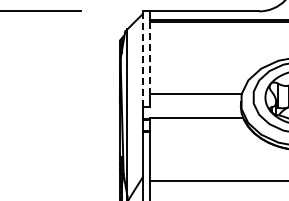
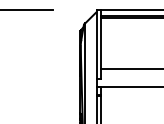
line: (149, 58) -> (101, 43), dashed -> solid
line: (142, 59) -> (96, 44), dashed -> solid

